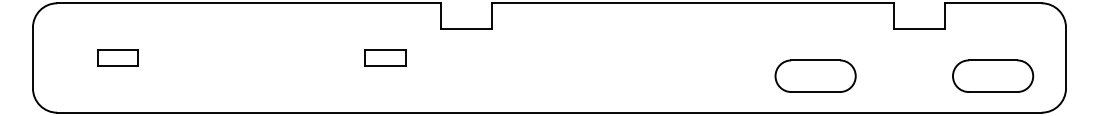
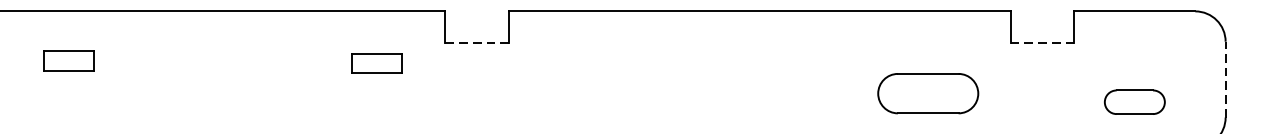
line: (466, 28) -> (477, 42), solid -> dashed
line: (919, 28) -> (1042, 42), solid -> dashed
part: (117, 57) -> (68, 60), moved
part: (385, 57) -> (376, 62), moved
line: (1066, 57) -> (1226, 79), solid -> dashed
part: (815, 75) -> (928, 92), moved
part: (993, 75) -> (1135, 101), size x0.6

